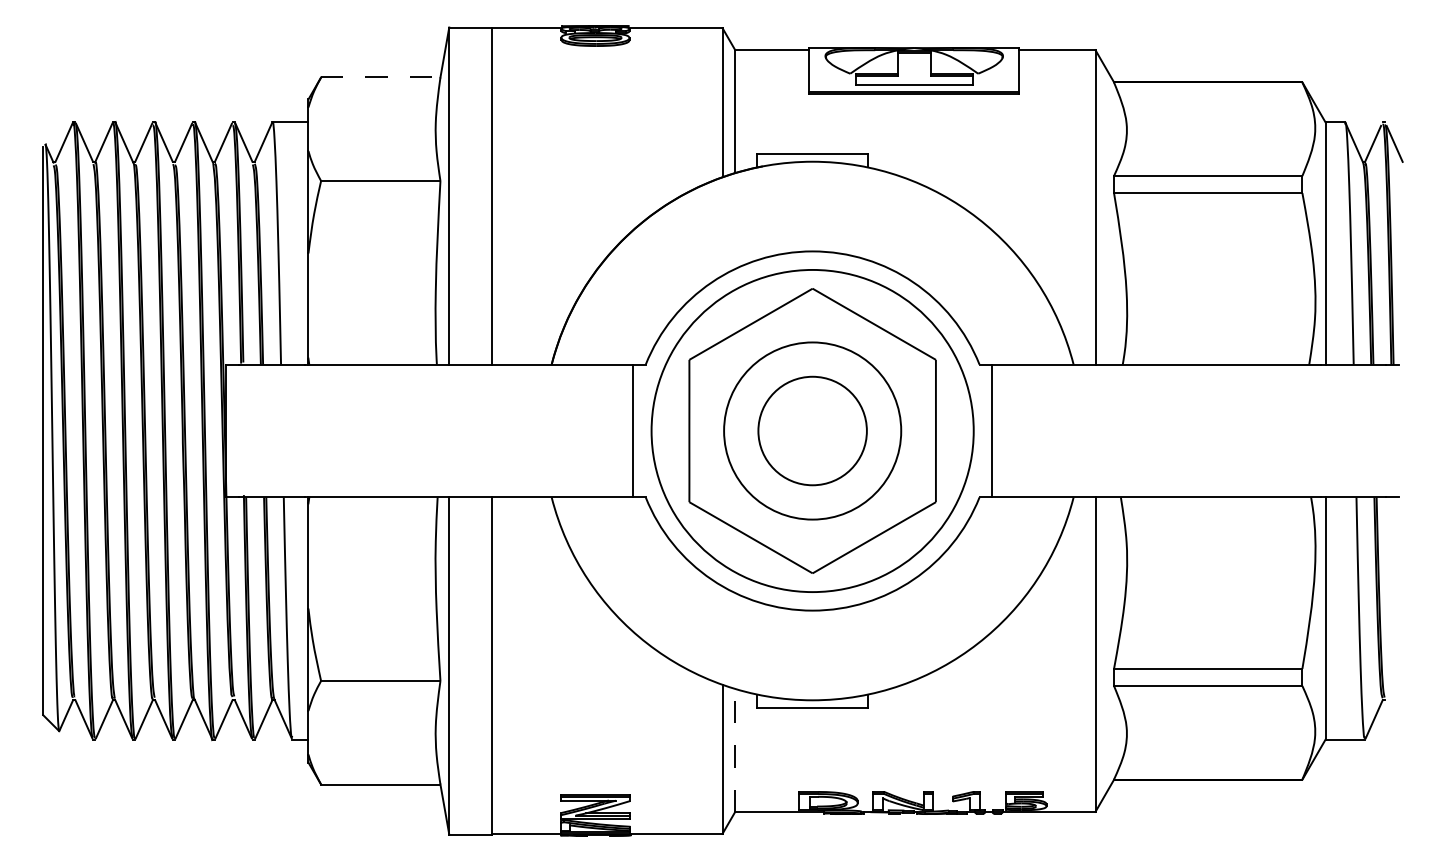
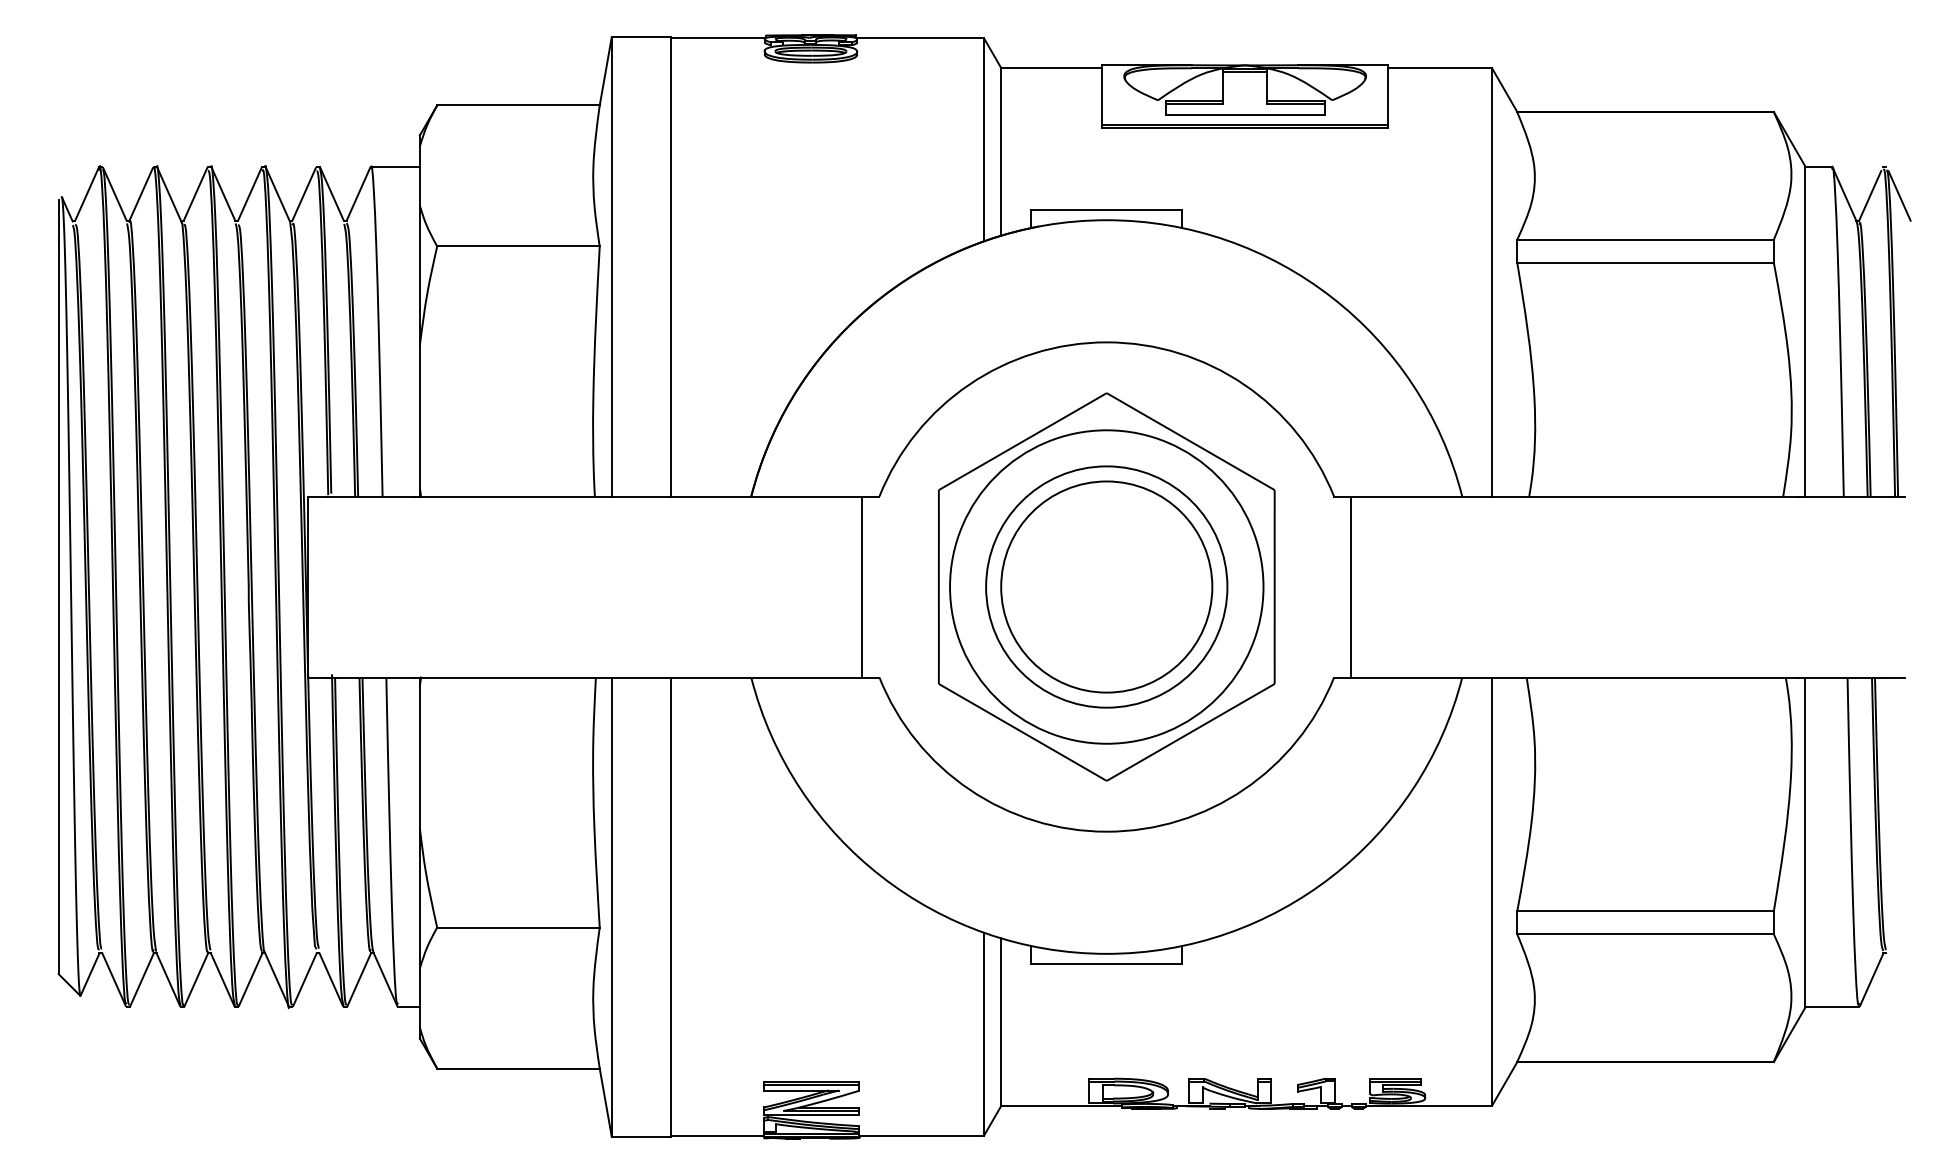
line: (380, 77) -> (518, 105), dashed -> solid
circle: (812, 430) -> (1106, 586), size x0.71
circle: (812, 430) -> (1106, 586), size x1.43
line: (735, 750) -> (1001, 1022), dashed -> solid

